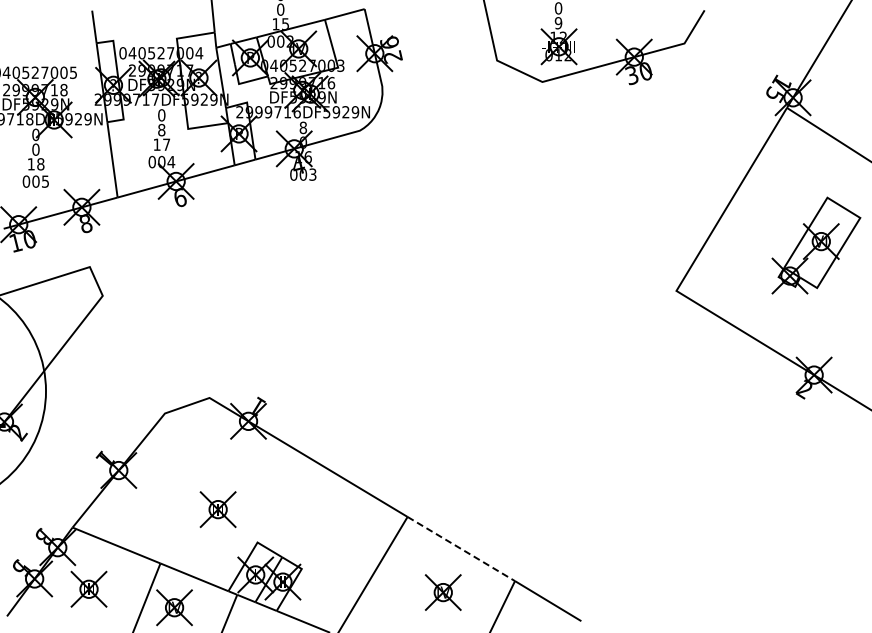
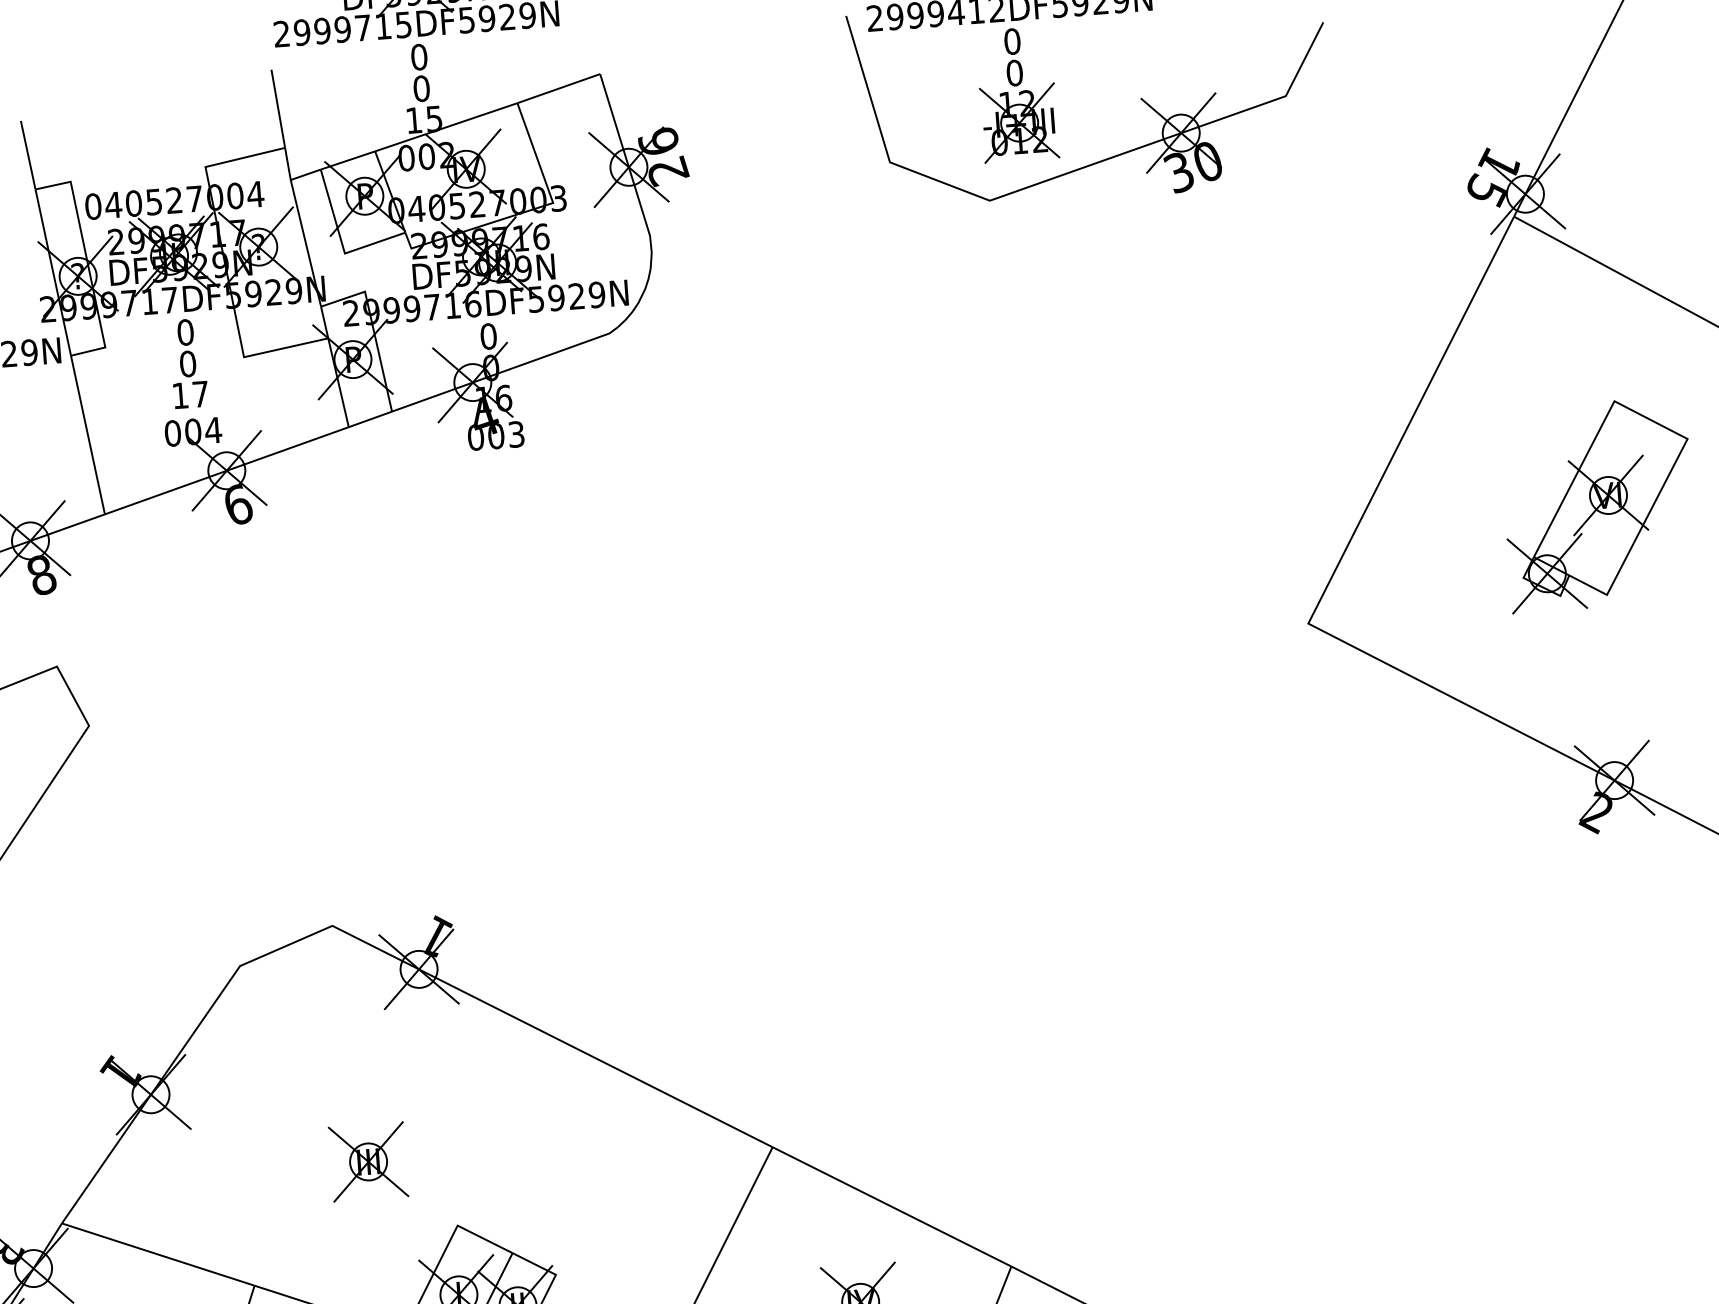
text: (558, 23) -> (1014, 73), 9 -> 0
text: (303, 127) -> (488, 335), 8 -> 0
text: (161, 130) -> (187, 364), 8 -> 0
line: (461, 549) -> (892, 1207), dashed -> solid

